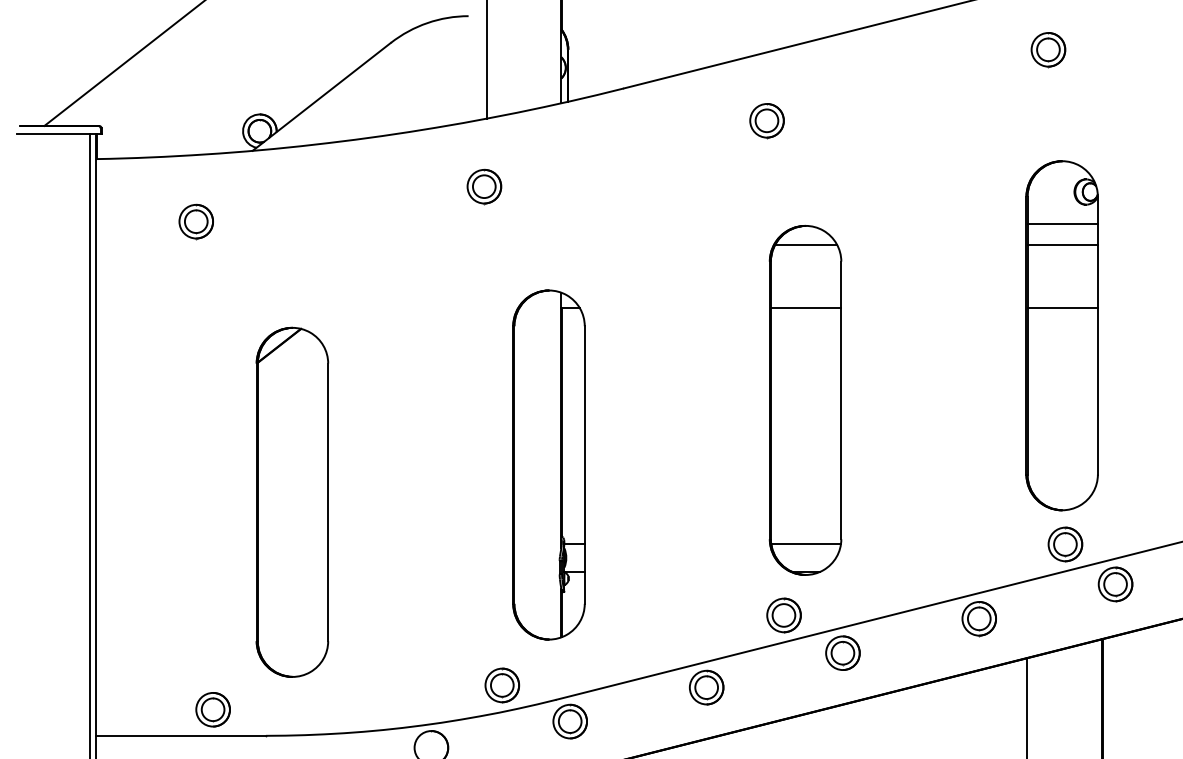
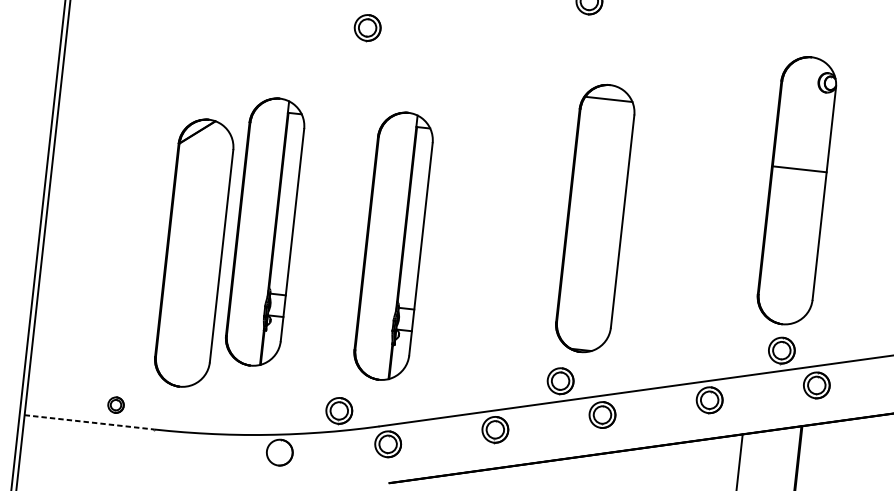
part: (195, 221) -> (143, 30), removed
line: (1062, 223) -> (806, 104), removed
line: (1062, 244) -> (804, 121), removed
line: (805, 307) -> (603, 147), removed
part: (380, 464) -> (264, 231), added
line: (806, 543) -> (583, 328), removed
part: (212, 709) -> (115, 404), size x0.6
line: (181, 735) -> (89, 422), solid -> dashed

